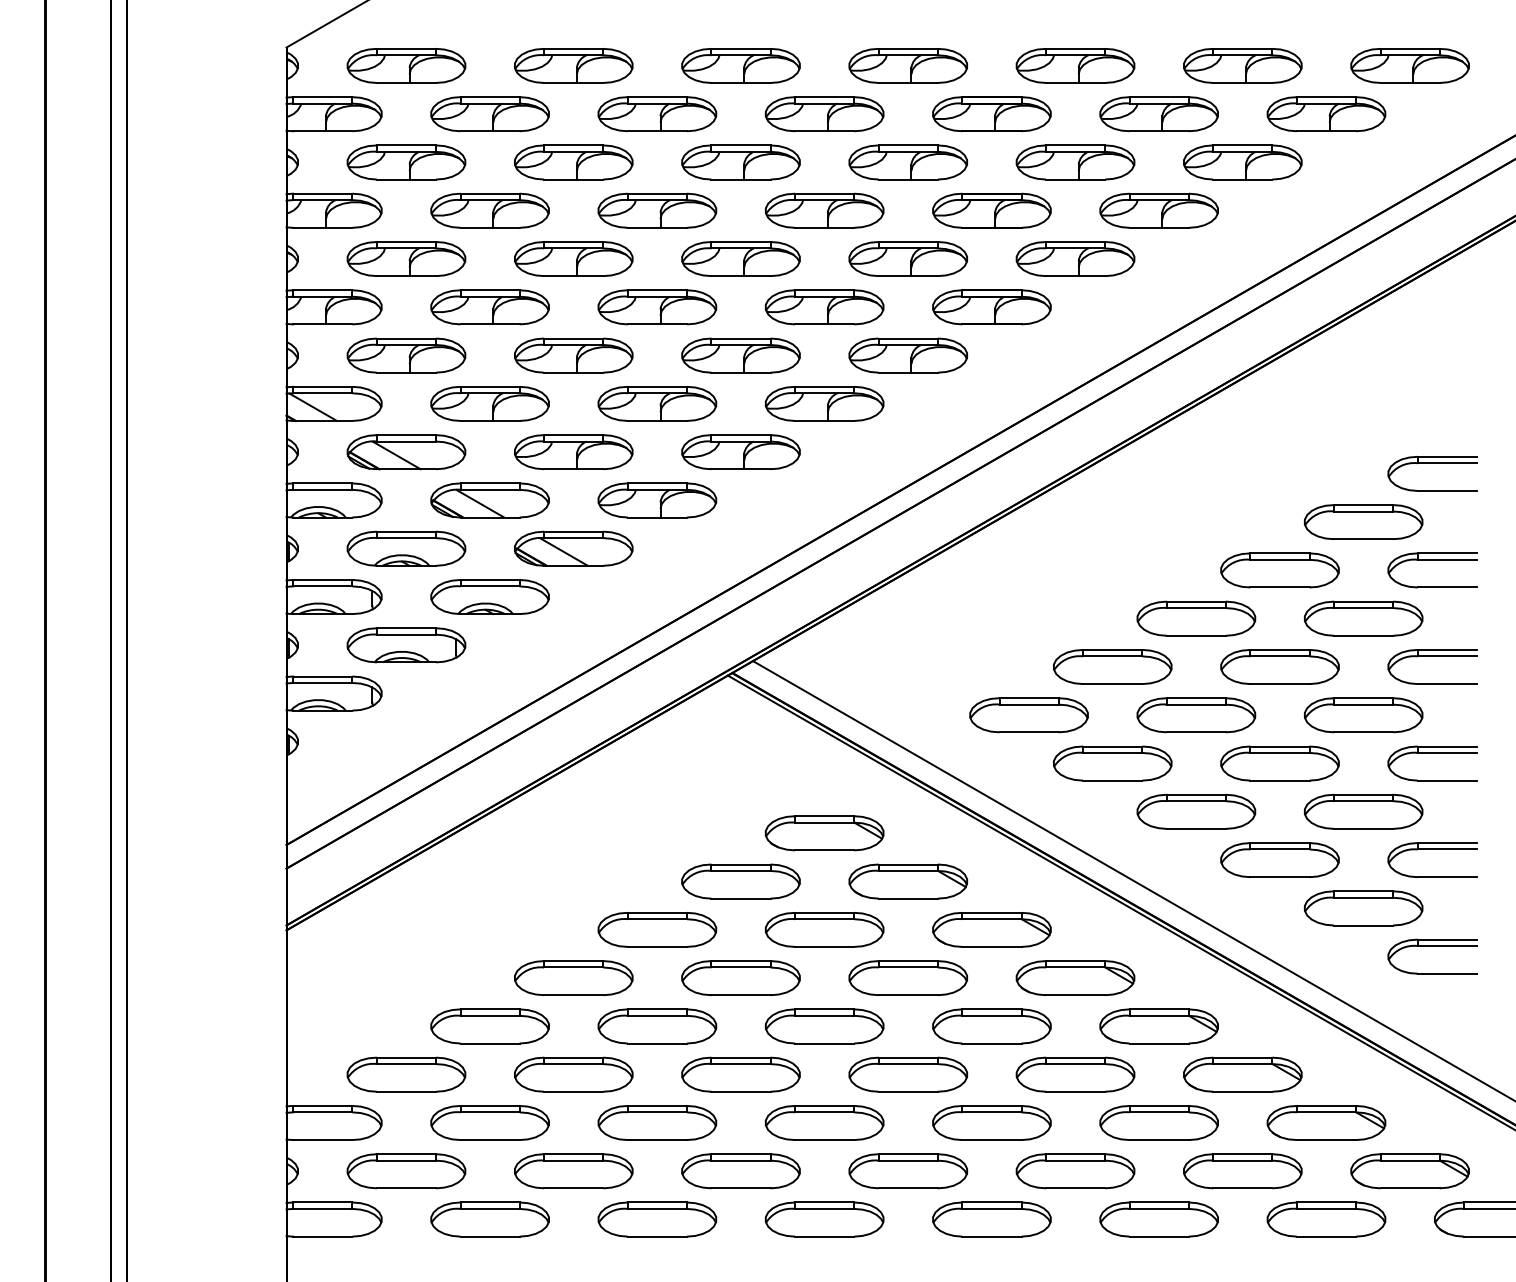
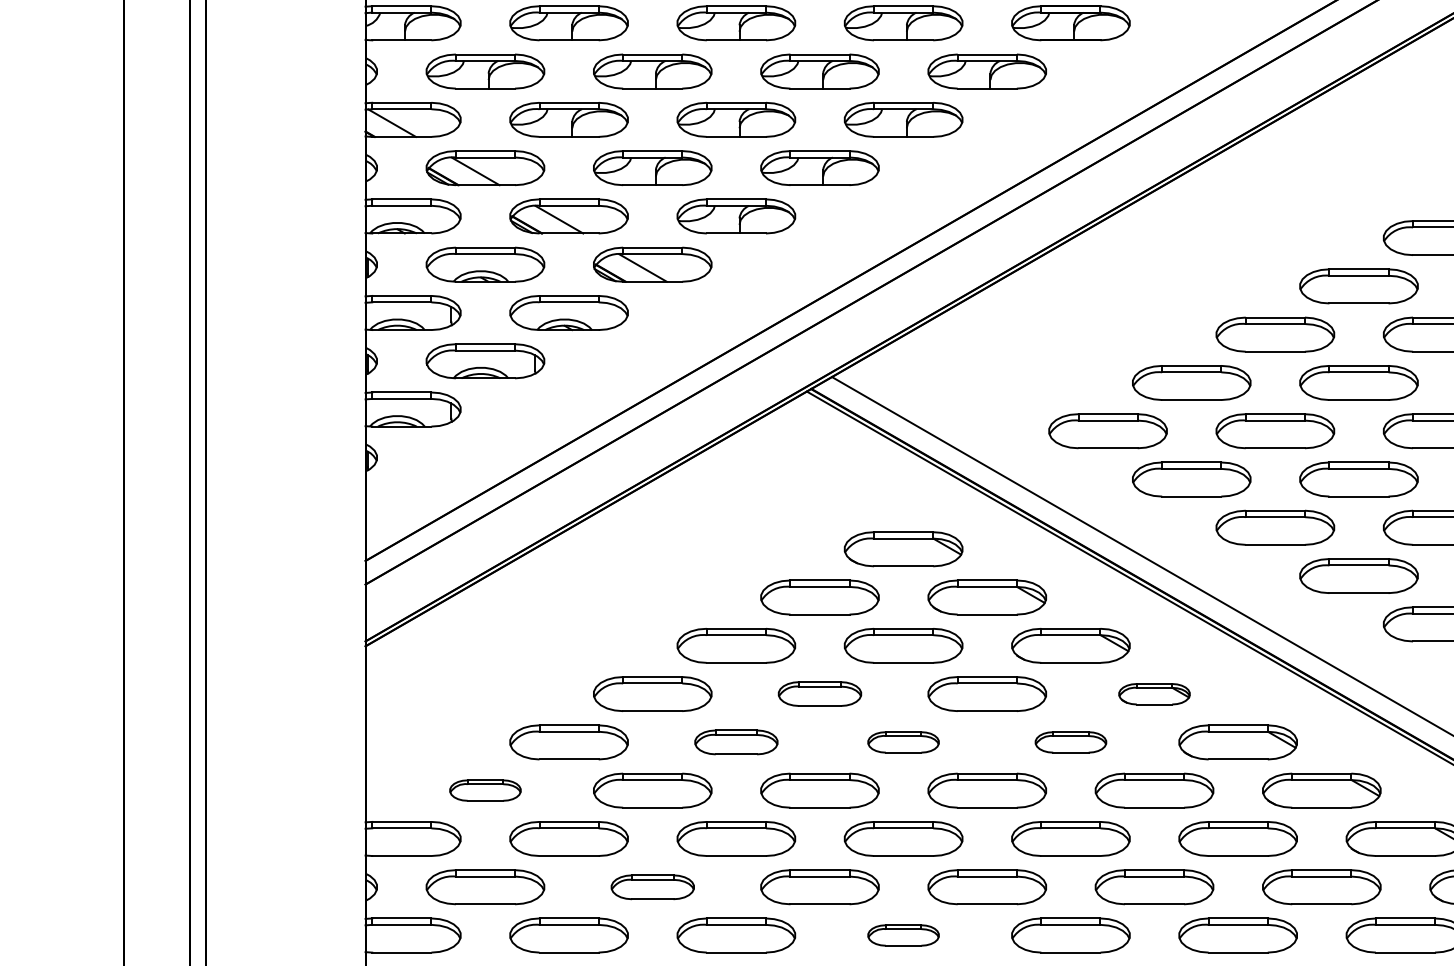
part: (740, 977) -> (819, 693), size x0.7
part: (1075, 978) -> (1154, 694), size x0.6
part: (657, 1026) -> (736, 742), size x0.7
part: (824, 1026) -> (903, 742), size x0.6
part: (991, 1026) -> (1070, 742), size x0.6
part: (406, 1074) -> (485, 790), size x0.6
part: (573, 1171) -> (652, 887), size x0.7
part: (824, 1219) -> (903, 935), size x0.6

